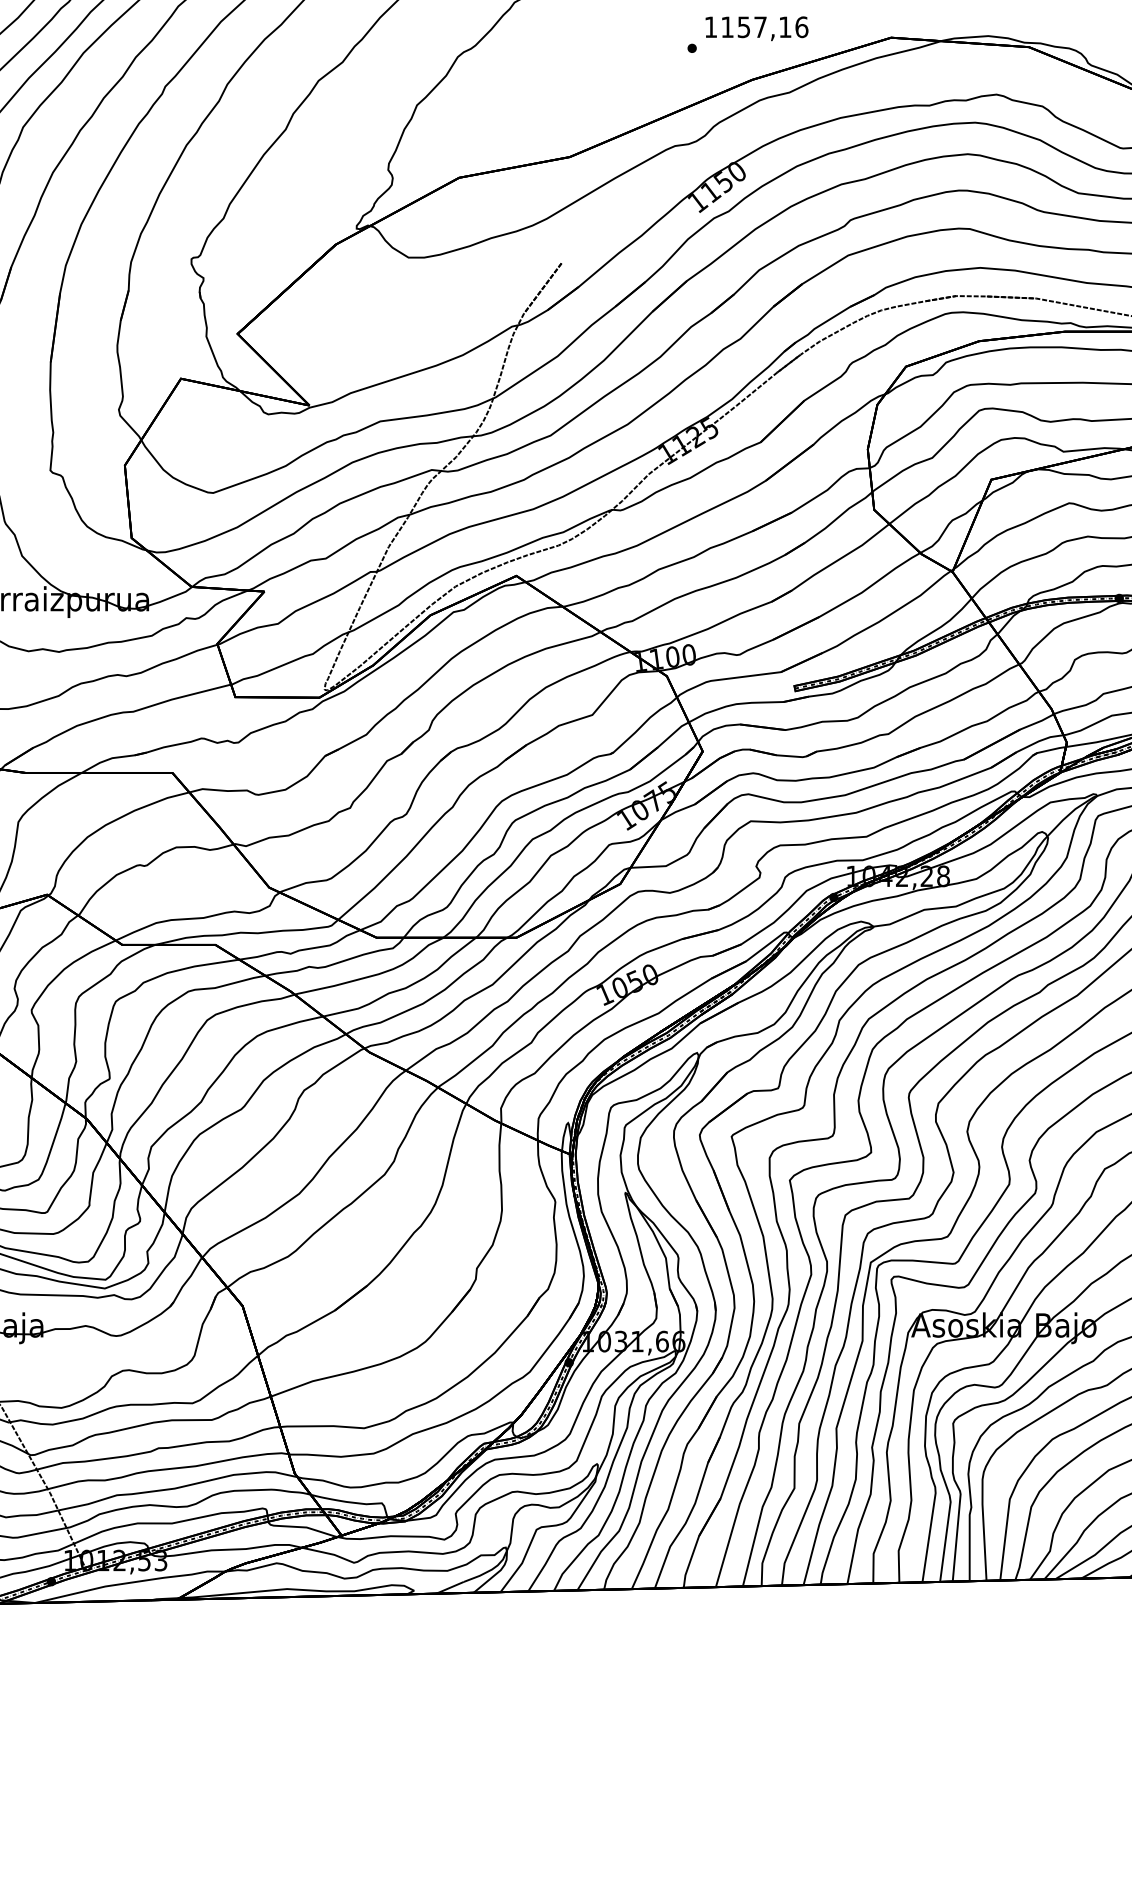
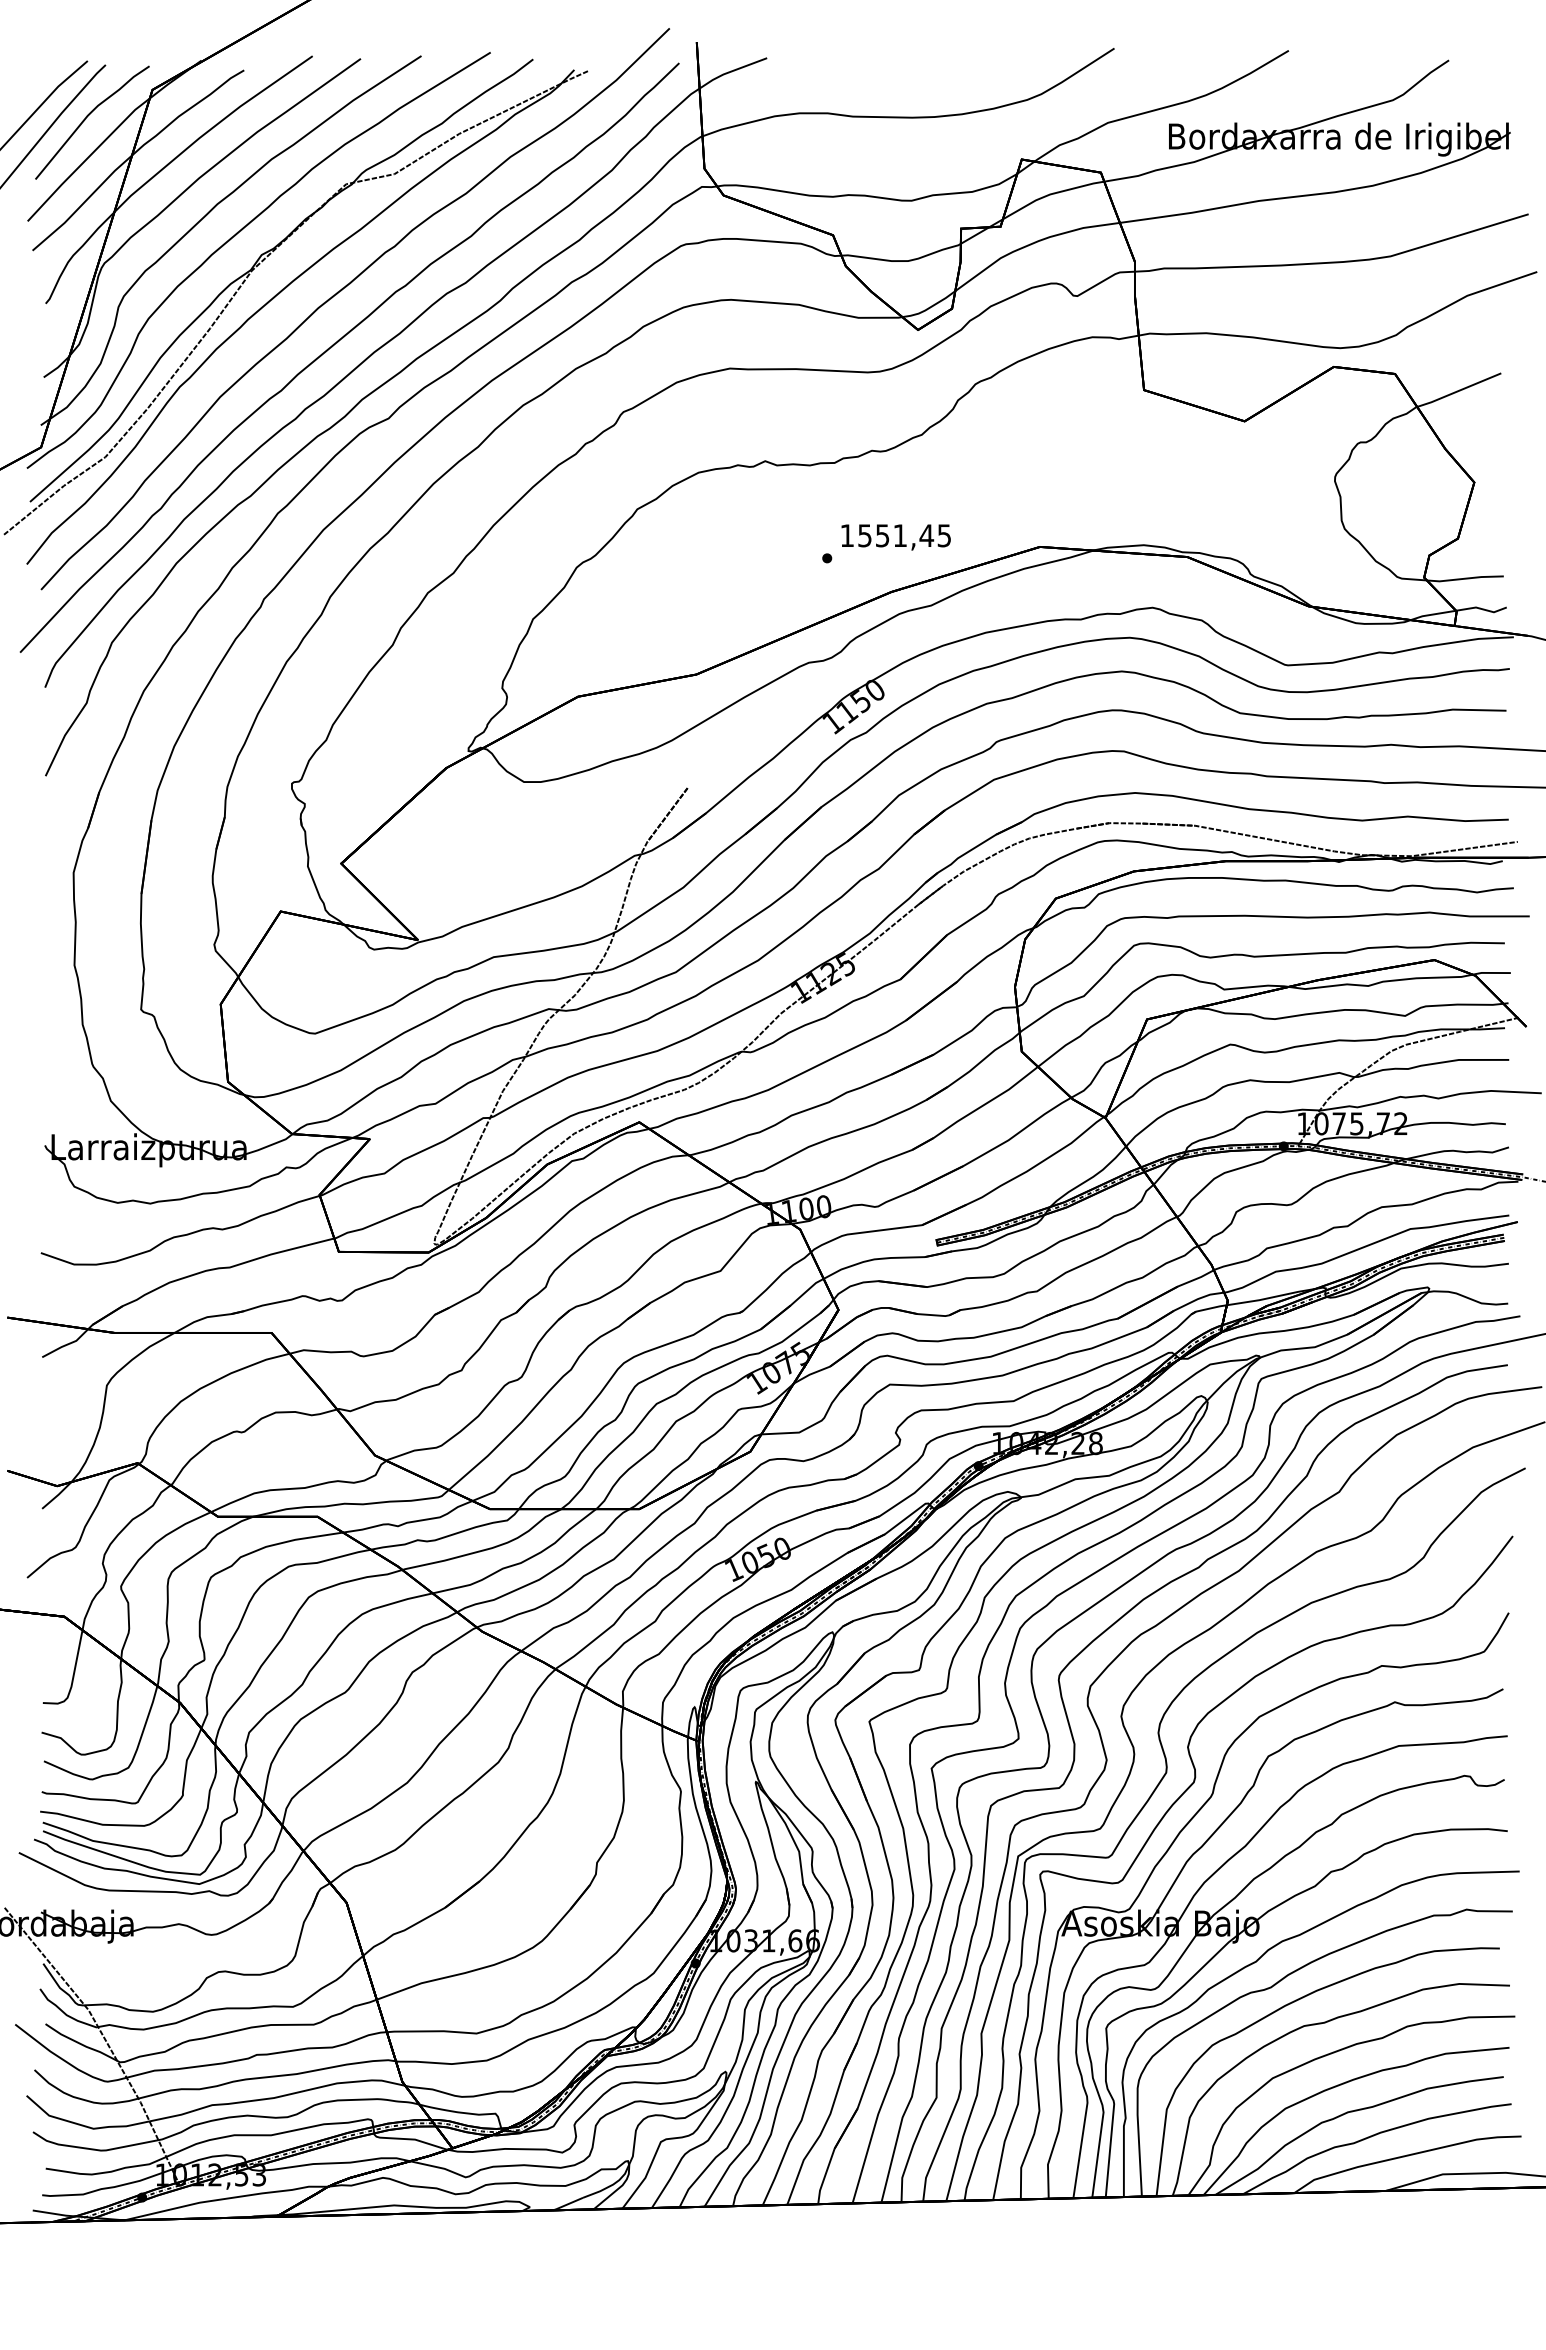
text: (764, 27) -> (904, 535), 1157,16 -> 1551,45

